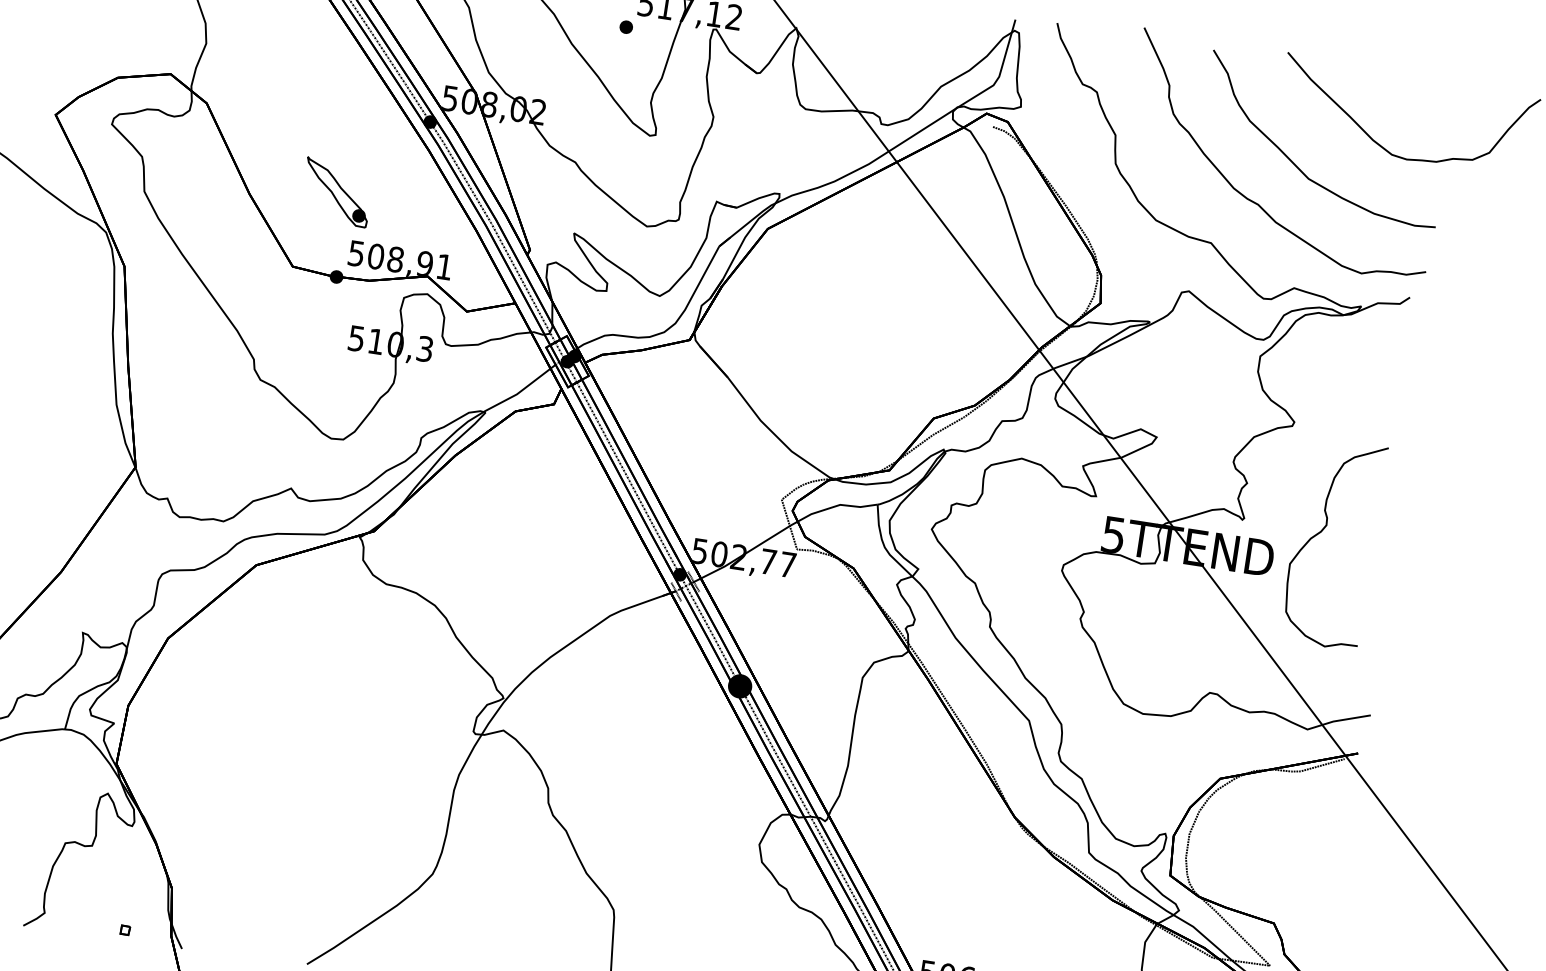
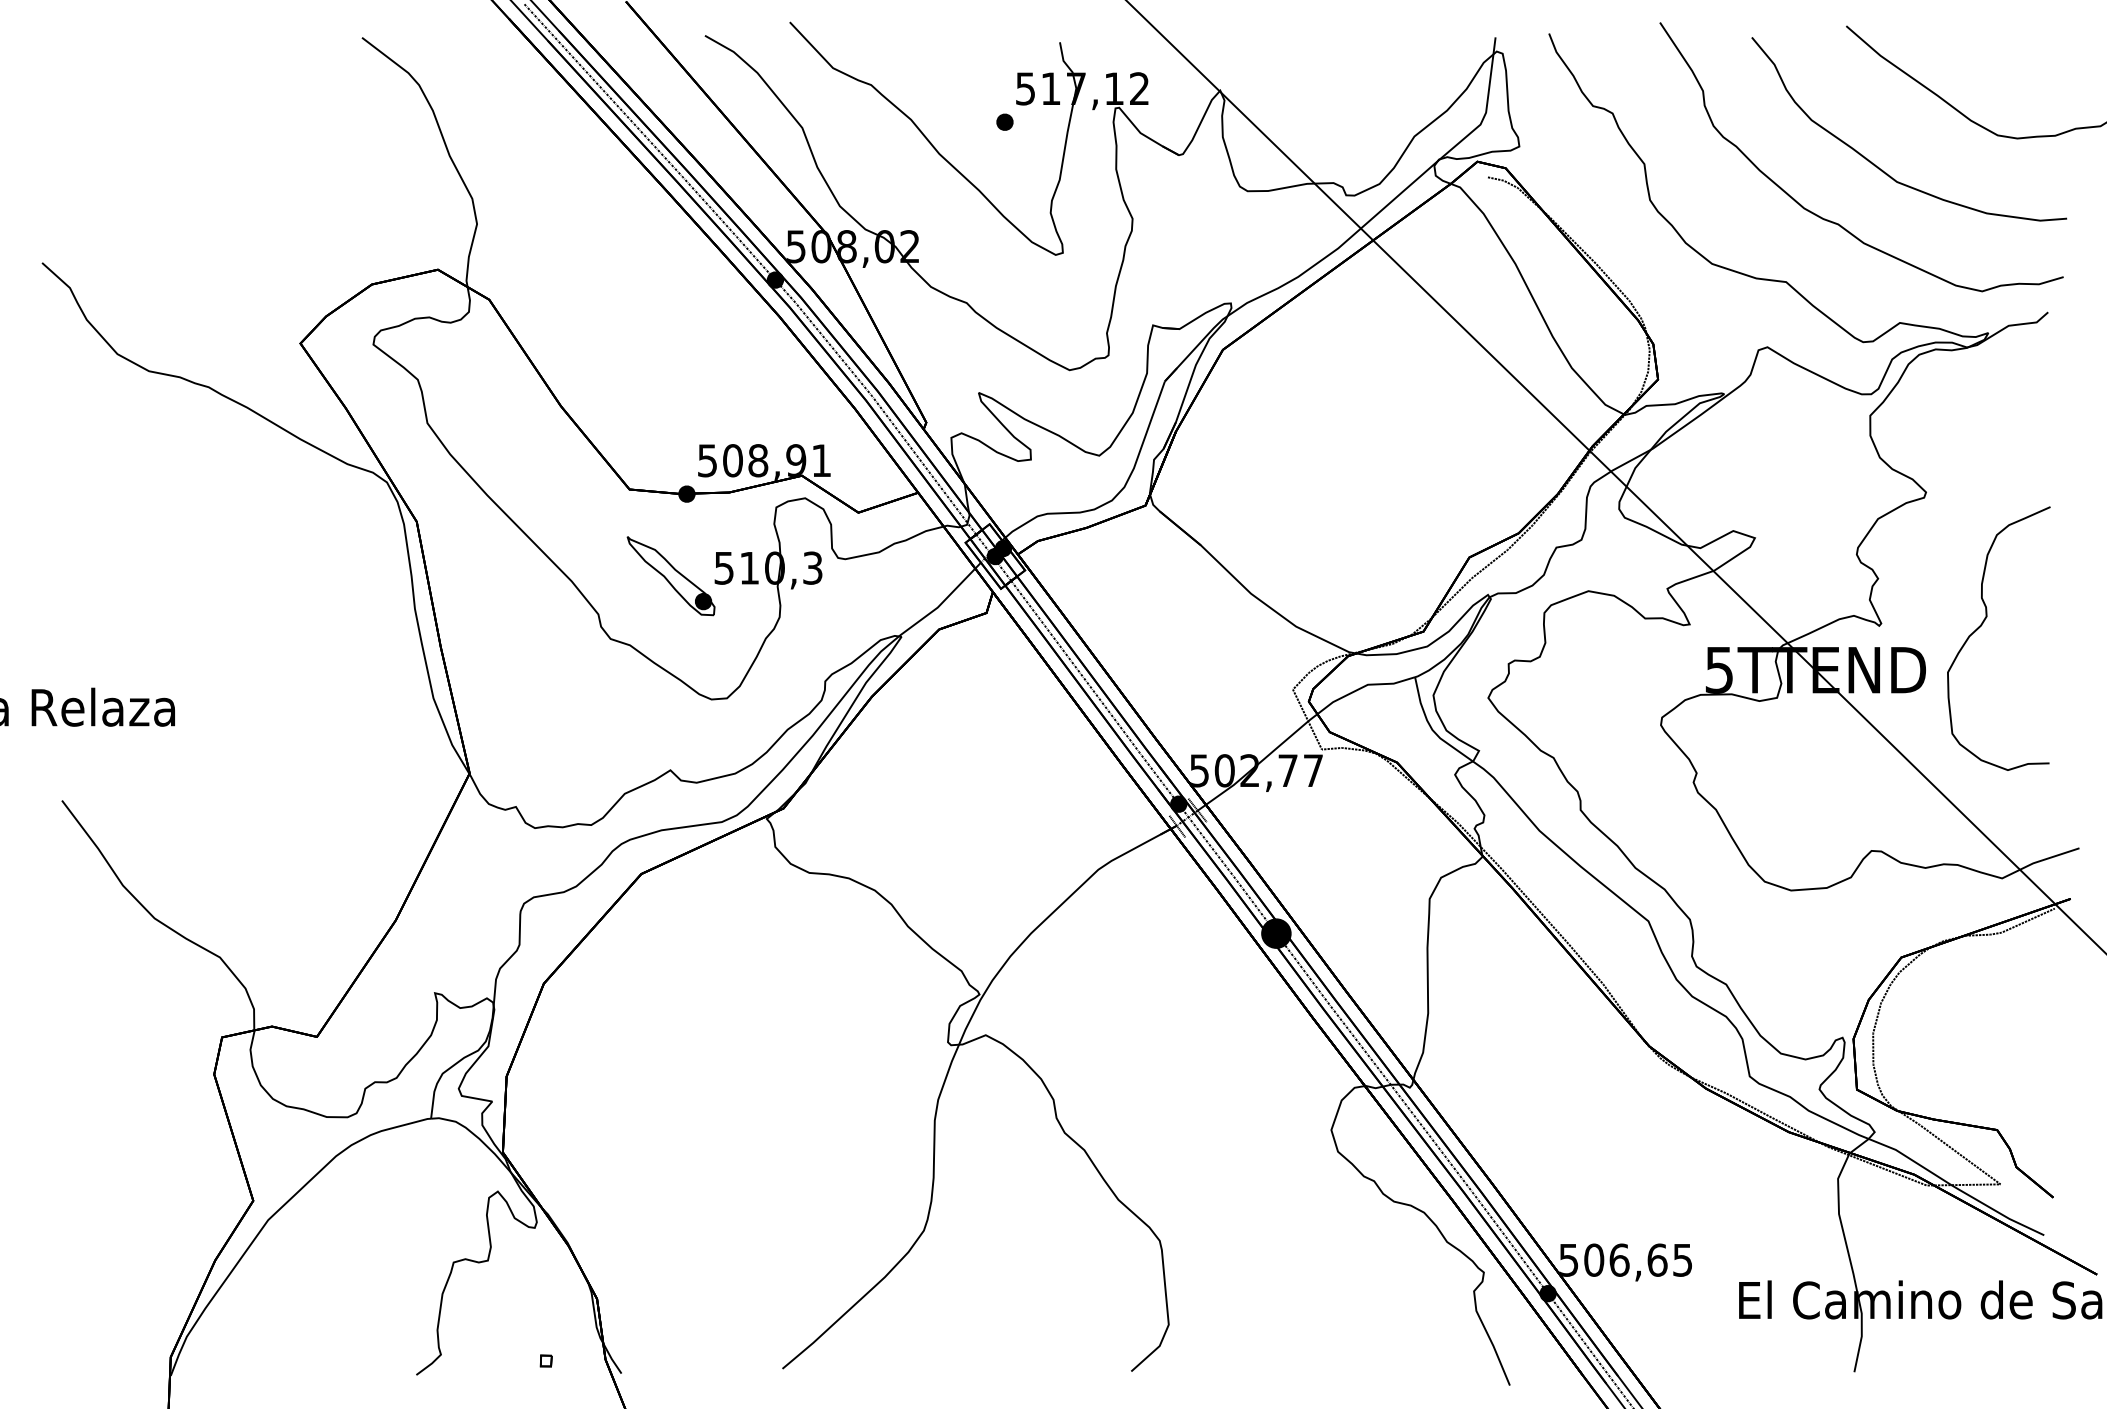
part: (336, 192) -> (670, 576), moved

